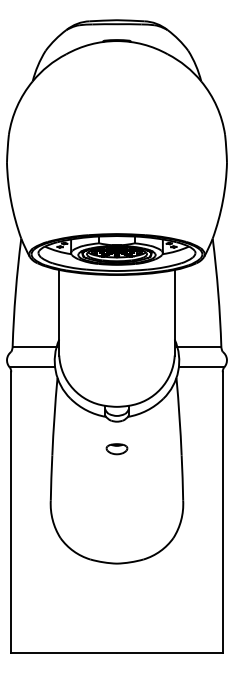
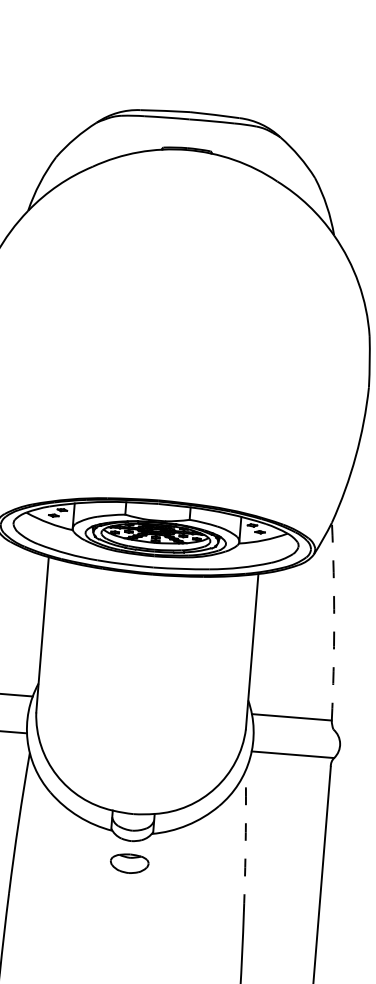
arc: (218, 292) -> (334, 621), solid -> dashed
arc: (179, 416) -> (245, 840), solid -> dashed
part: (116, 449) -> (128, 864), moved

